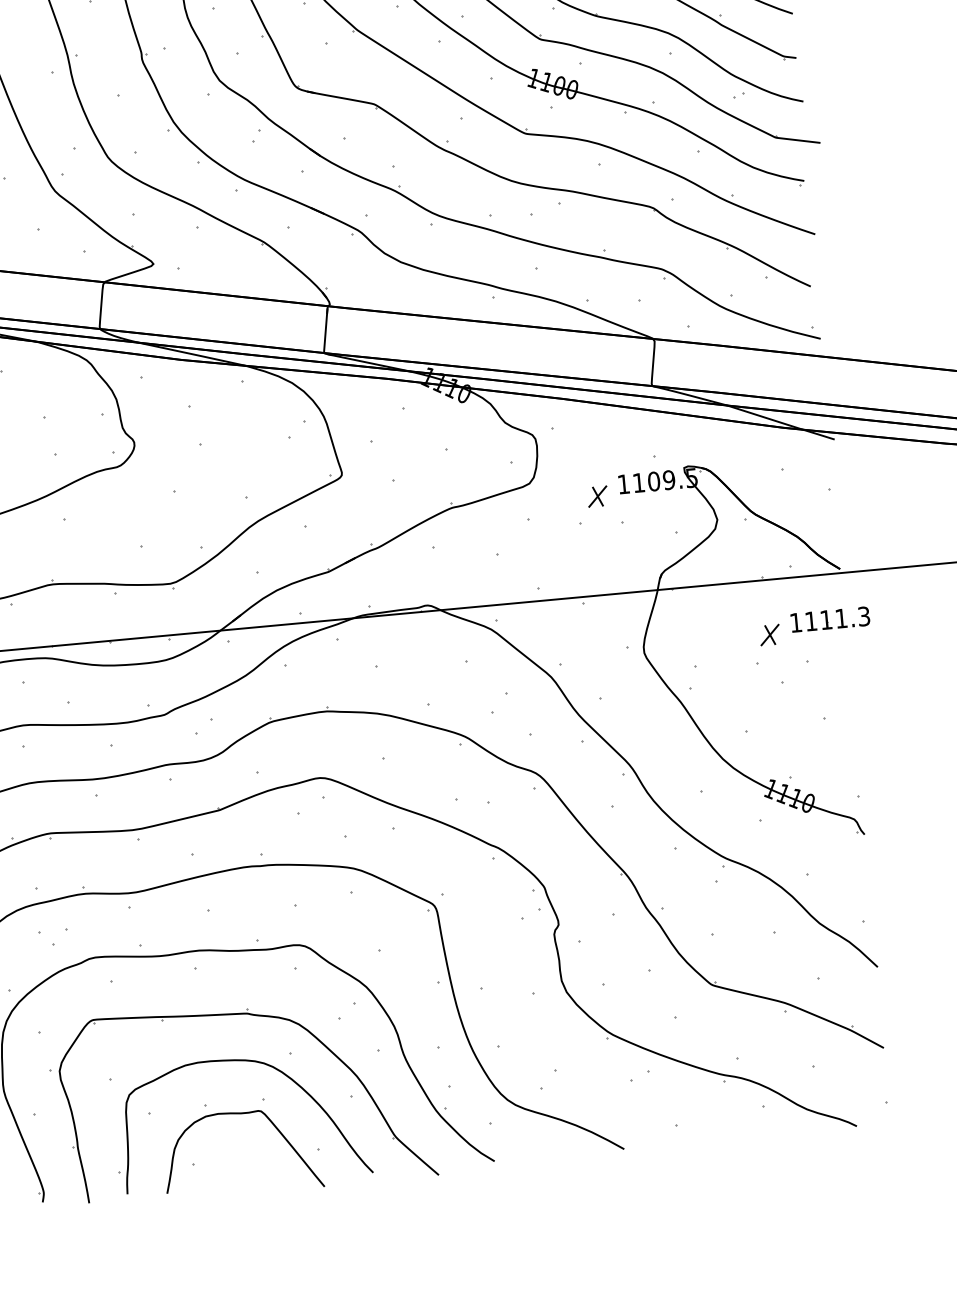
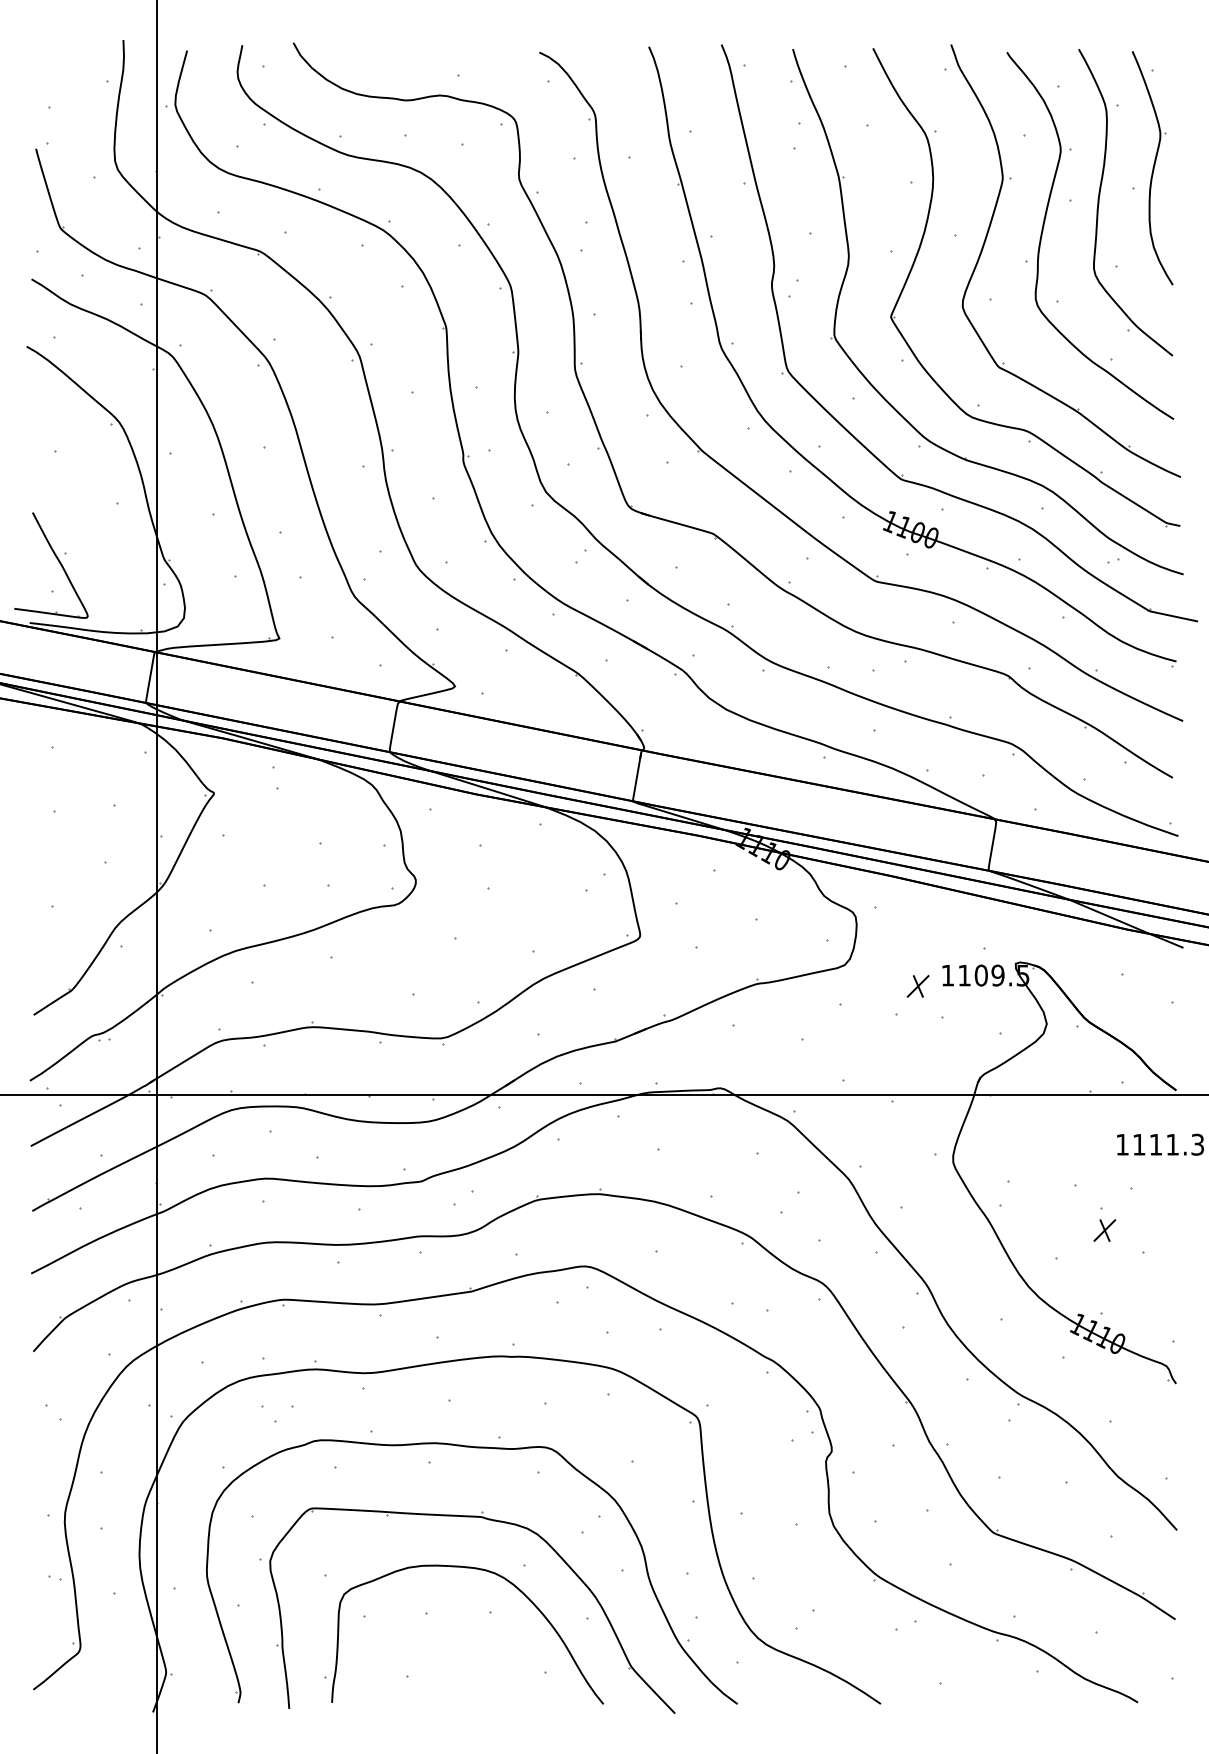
part: (769, 635) -> (1104, 1230), moved
curve: (239, 1114) -> (462, 1626), removed

